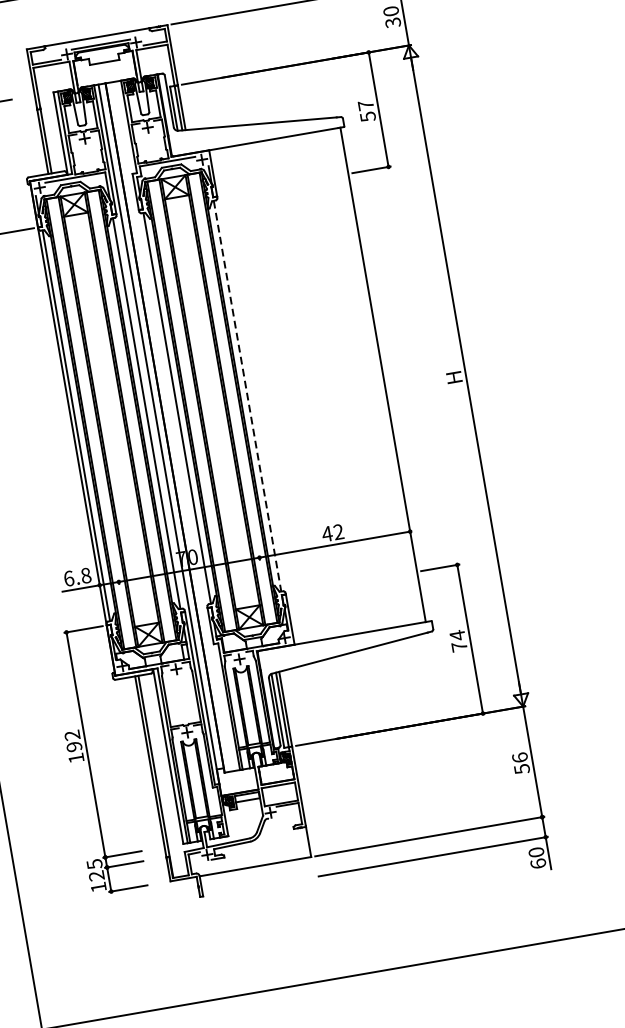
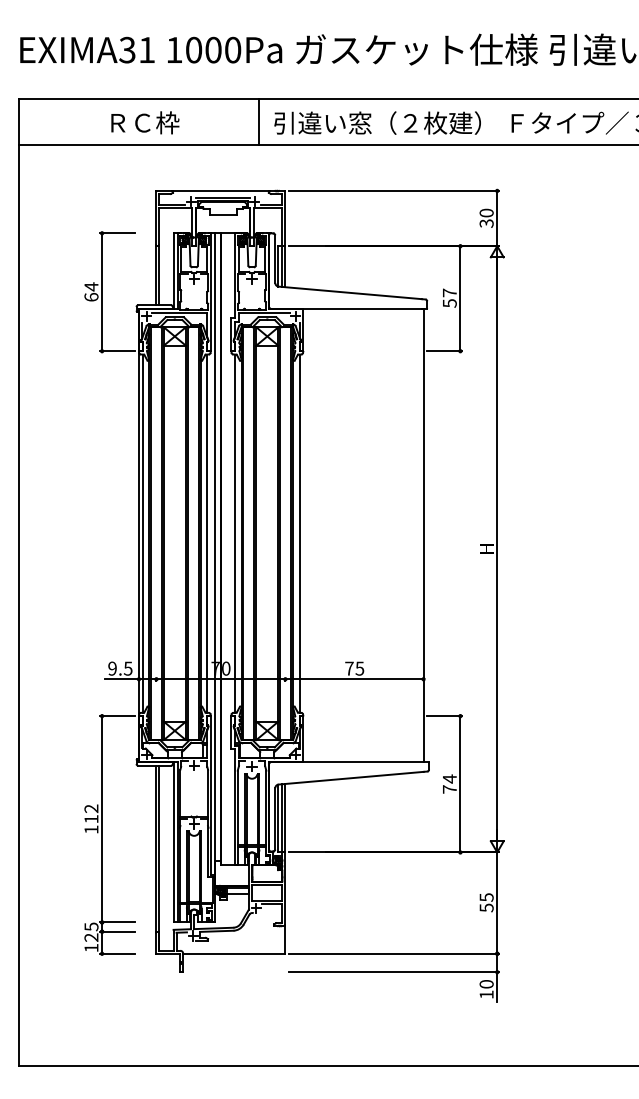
line: (247, 397) -> (299, 534), dashed -> solid
text: (332, 532) -> (354, 668), 42 -> 75
text: (77, 576) -> (120, 668), 6.8 -> 9.5
text: (74, 747) -> (91, 819), 192 -> 112
text: (519, 757) -> (486, 897), 56 -> 55
text: (538, 863) -> (486, 994), 60 -> 10

